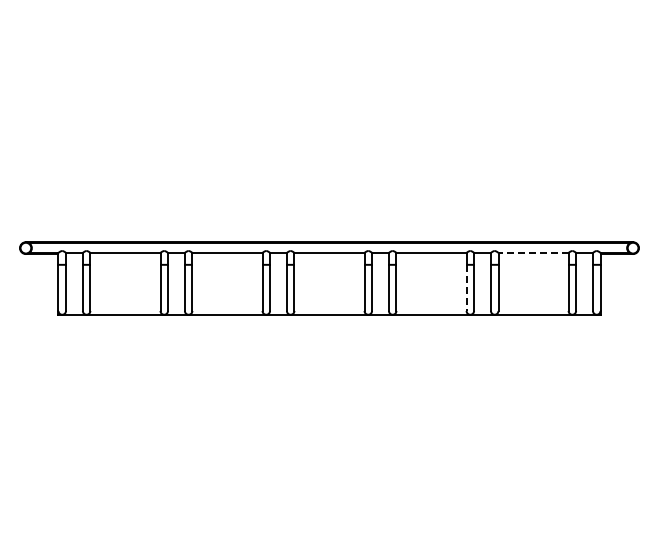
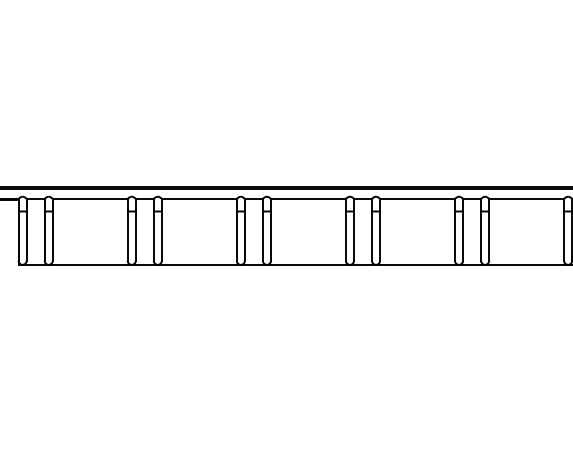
line: (533, 252) -> (526, 198), dashed -> solid
line: (466, 288) -> (454, 236), dashed -> solid

